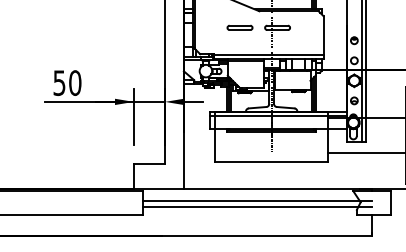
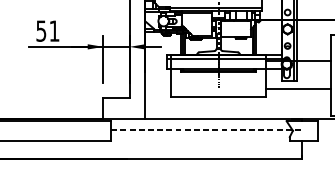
text: (75, 82) -> (54, 30), 50 -> 51
line: (258, 201) -> (207, 130), solid -> dashed
line: (257, 207) -> (206, 135), removed

